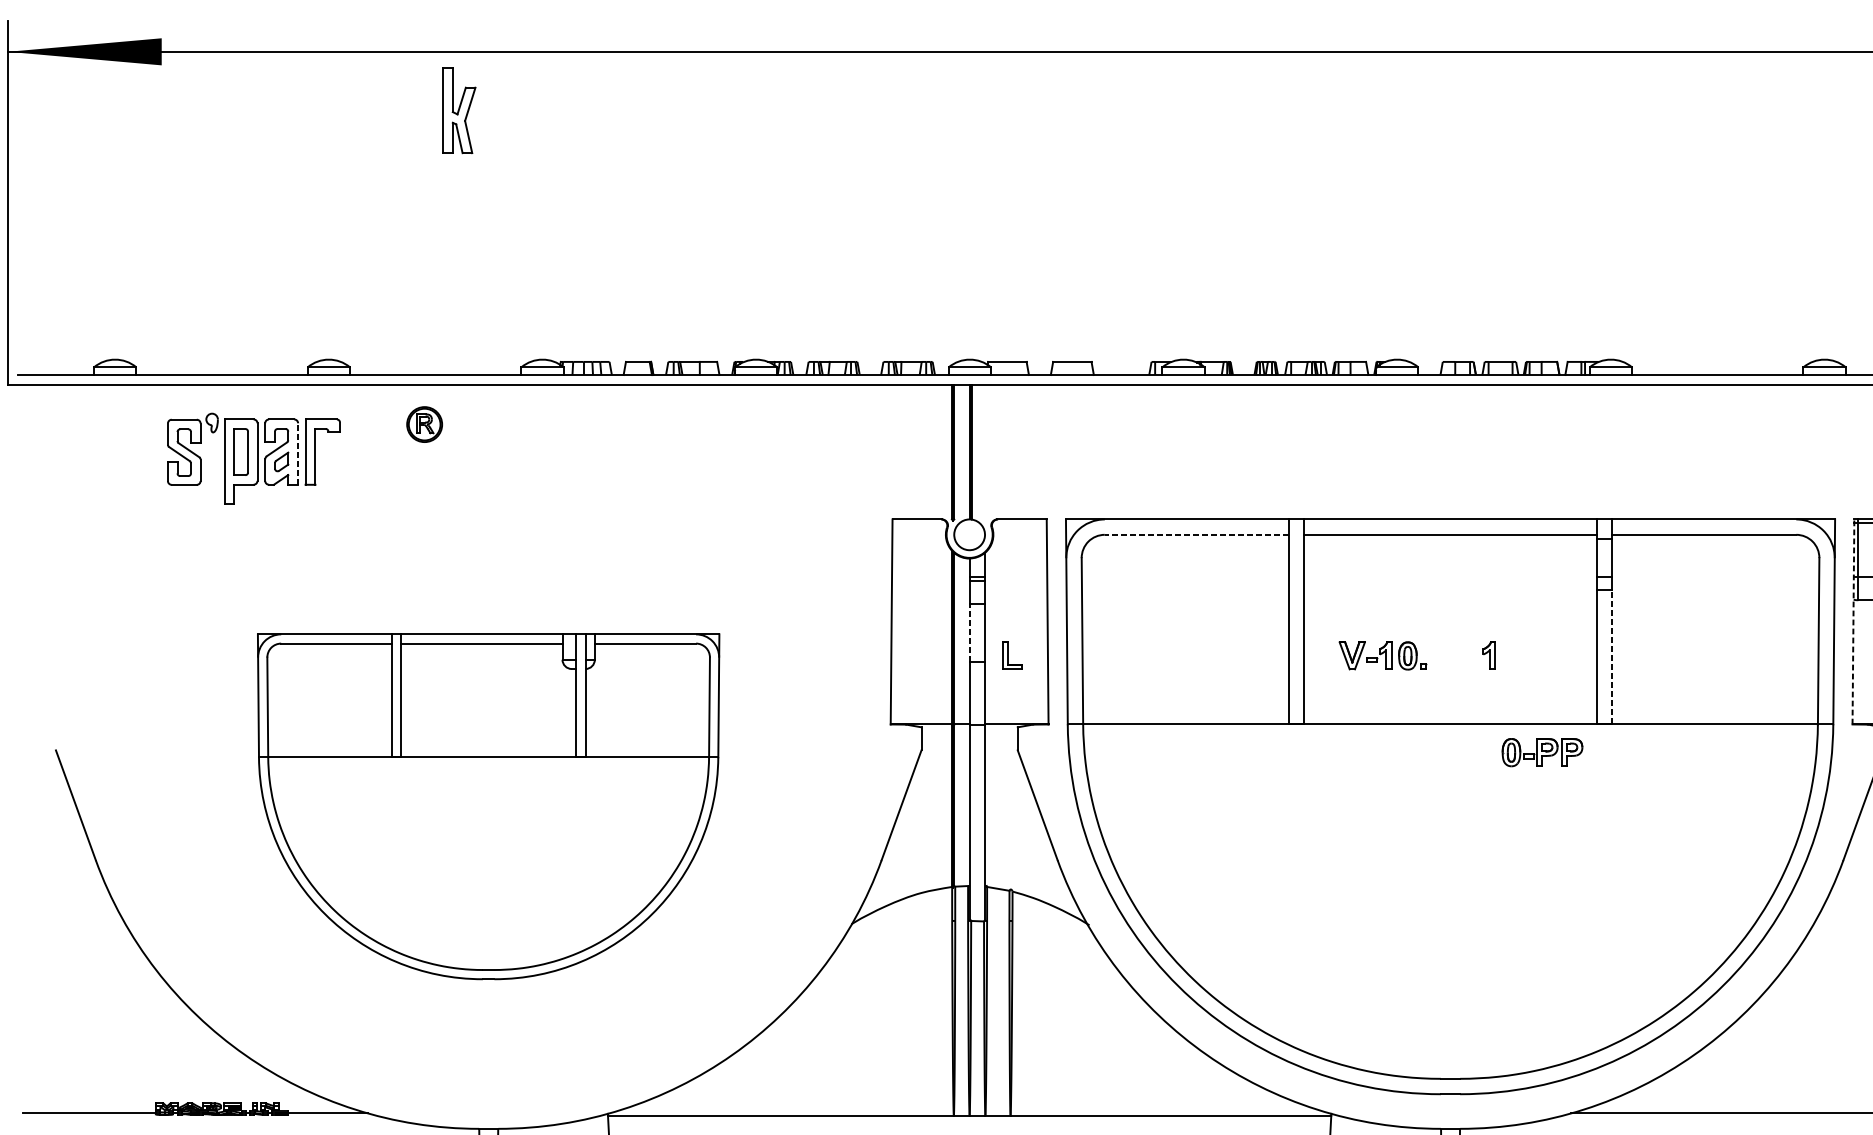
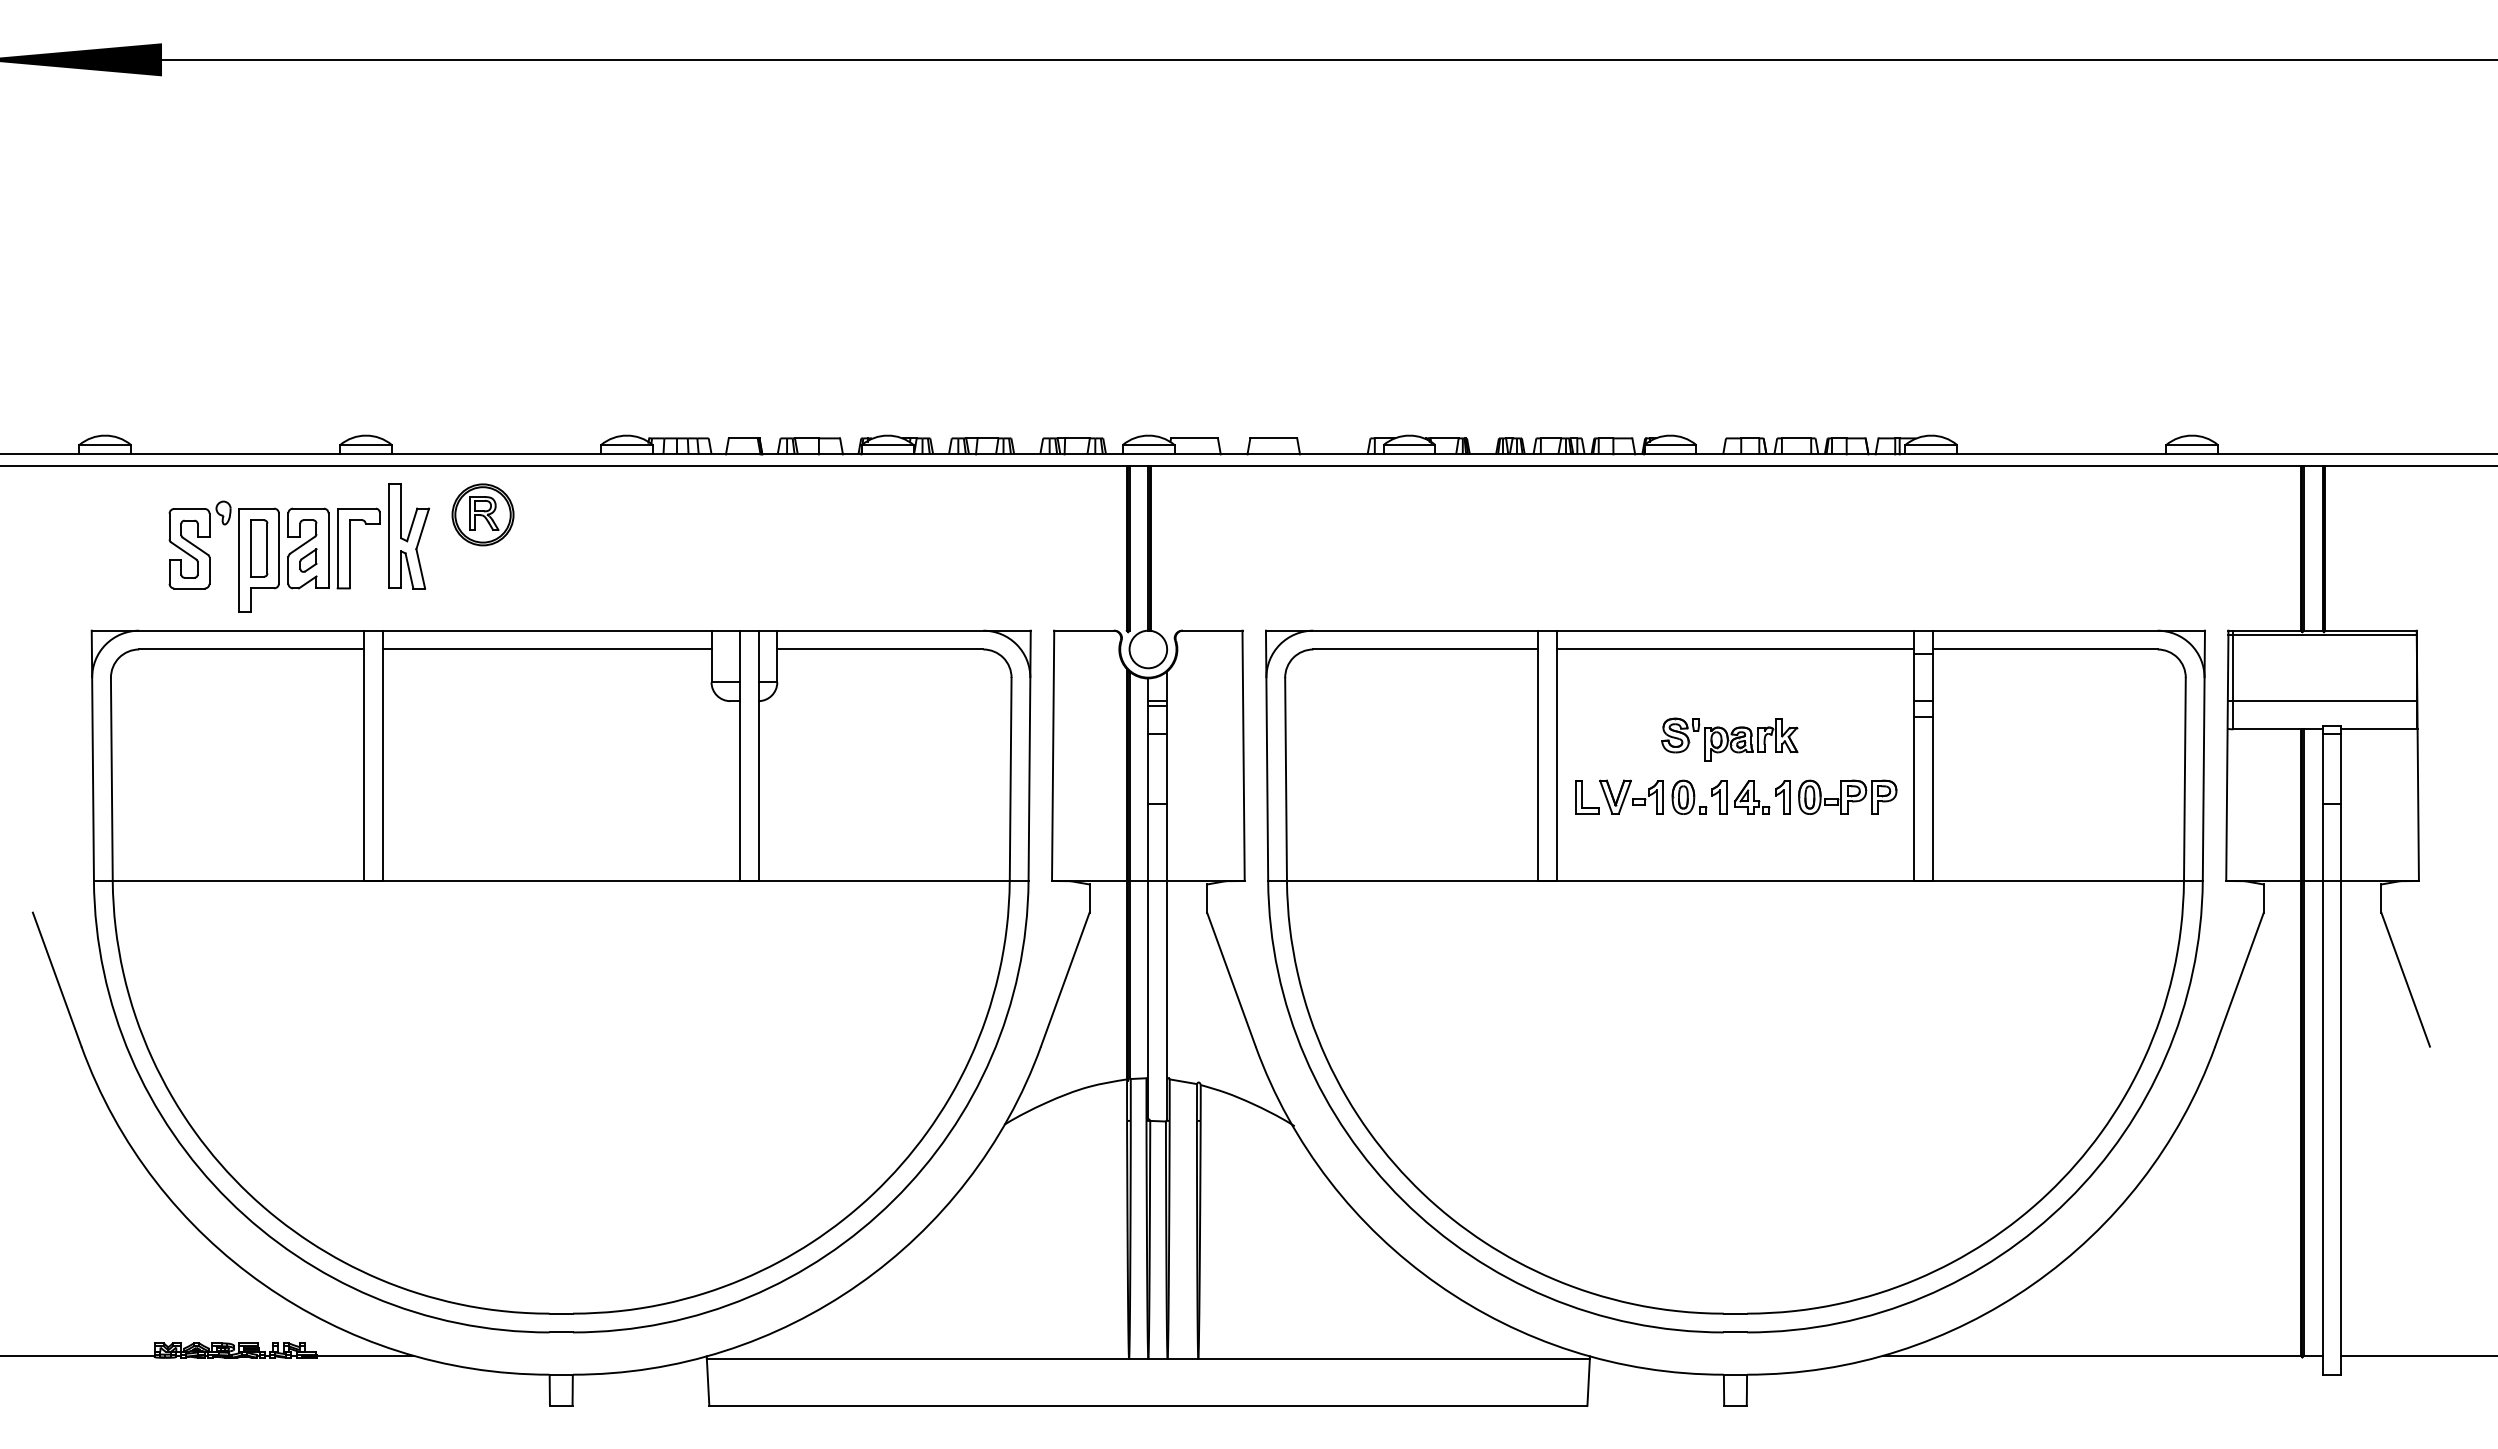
part: (459, 110) -> (409, 536), moved
part: (424, 424) -> (482, 514), size x1.43
line: (298, 453) -> (328, 550), dashed -> solid
line: (1196, 534) -> (1425, 649), dashed -> solid
part: (1445, 608) -> (1729, 739), added
line: (1853, 621) -> (2227, 755), dashed -> solid
line: (969, 633) -> (1148, 769), dashed -> solid
part: (1012, 656) -> (1587, 797), moved
part: (1454, 656) -> (1740, 797), added
line: (1611, 656) -> (1932, 798), dashed -> solid
part: (1542, 751) -> (1847, 796), moved
part: (488, 806) -> (560, 981), size x1.67

